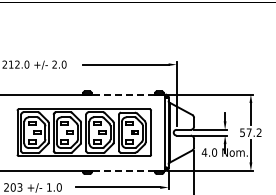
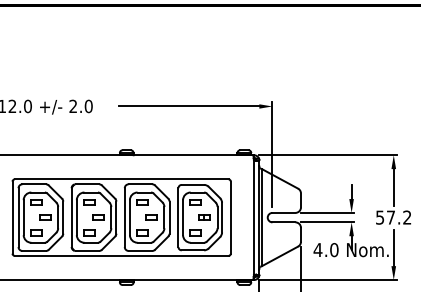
line: (123, 94) -> (185, 155), dashed -> solid
line: (123, 170) -> (185, 279), dashed -> solid

